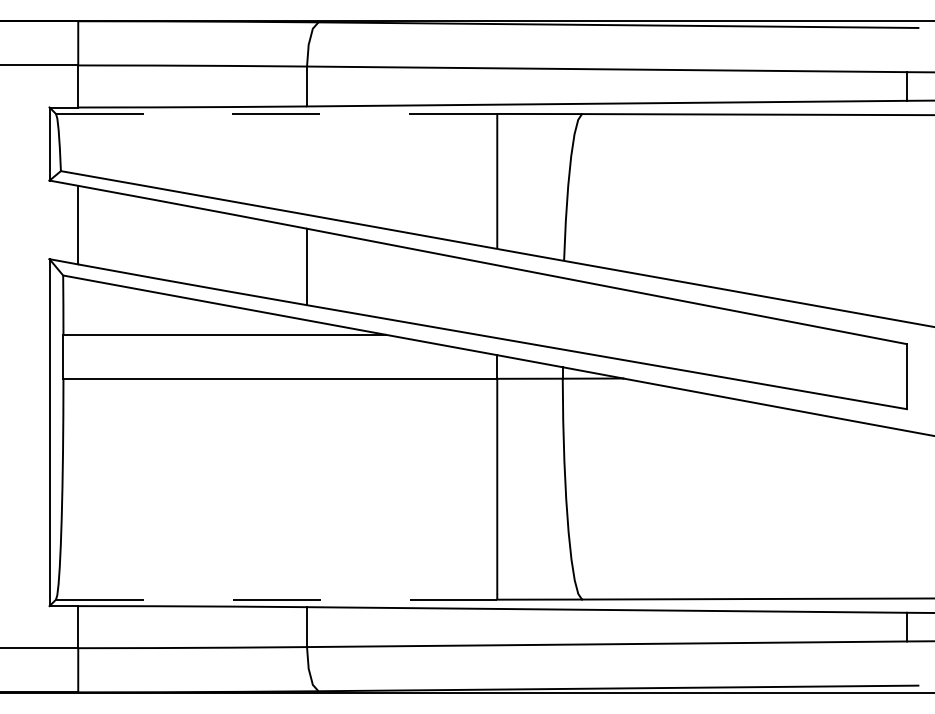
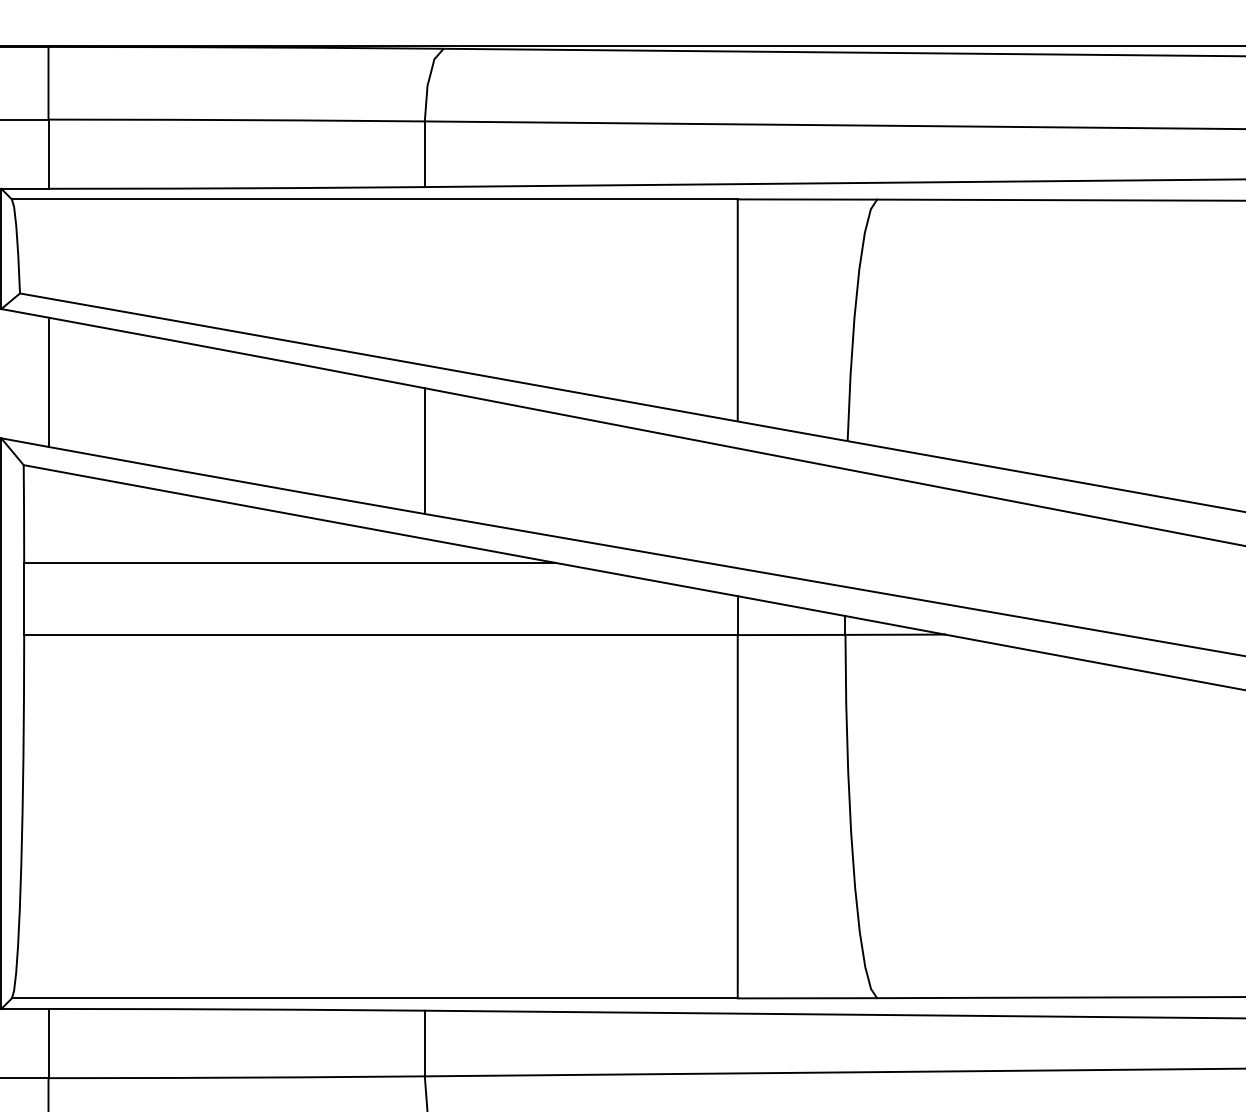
line: (276, 113) -> (374, 198), dashed -> solid
line: (276, 599) -> (374, 998), dashed -> solid

